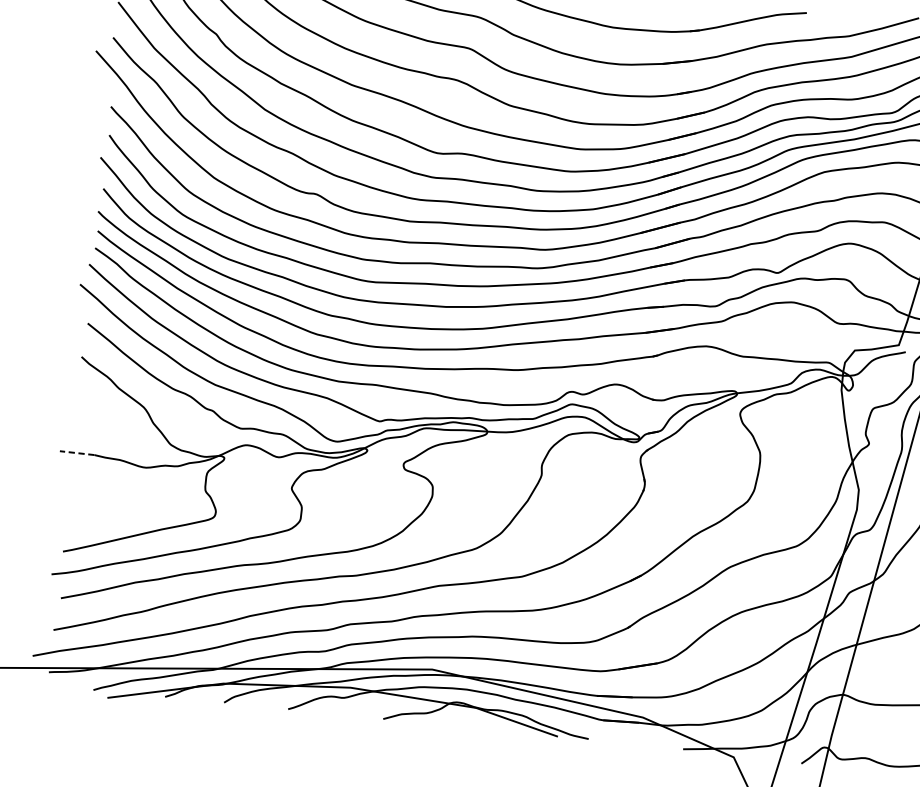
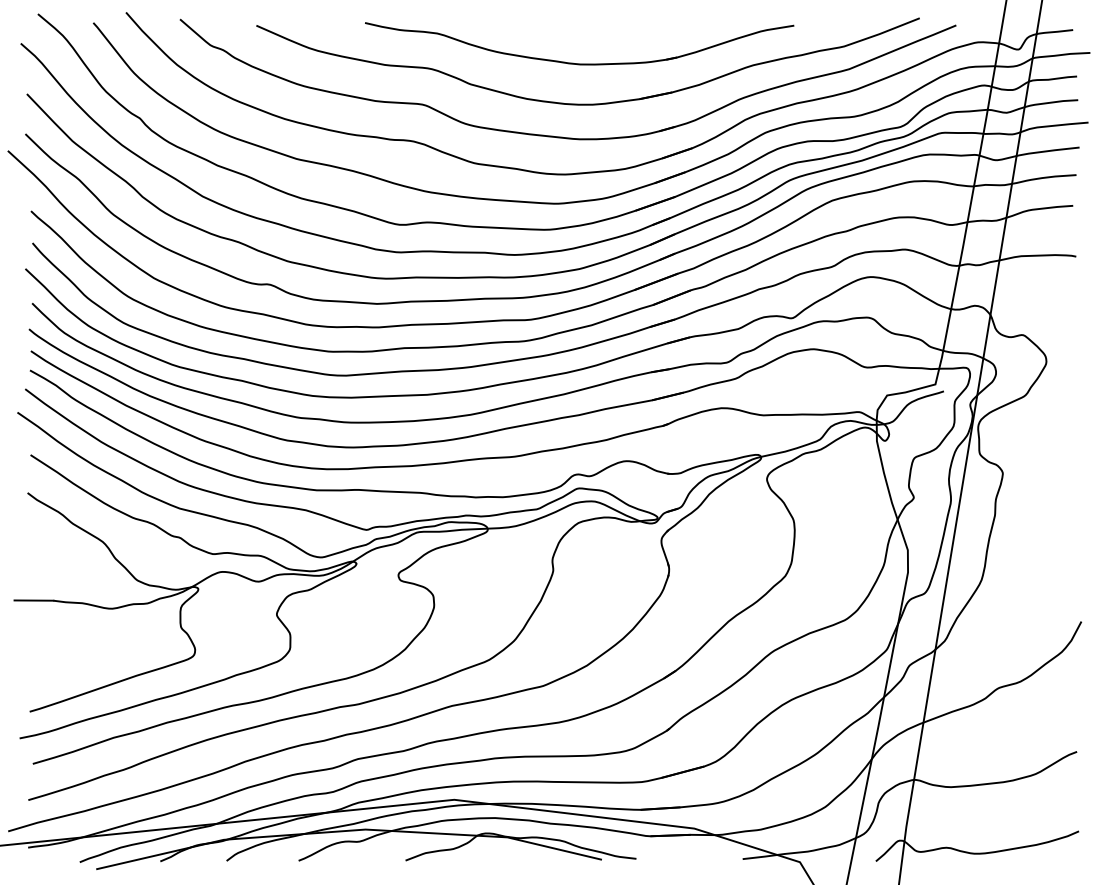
line: (76, 453) -> (33, 600), dashed -> solid

